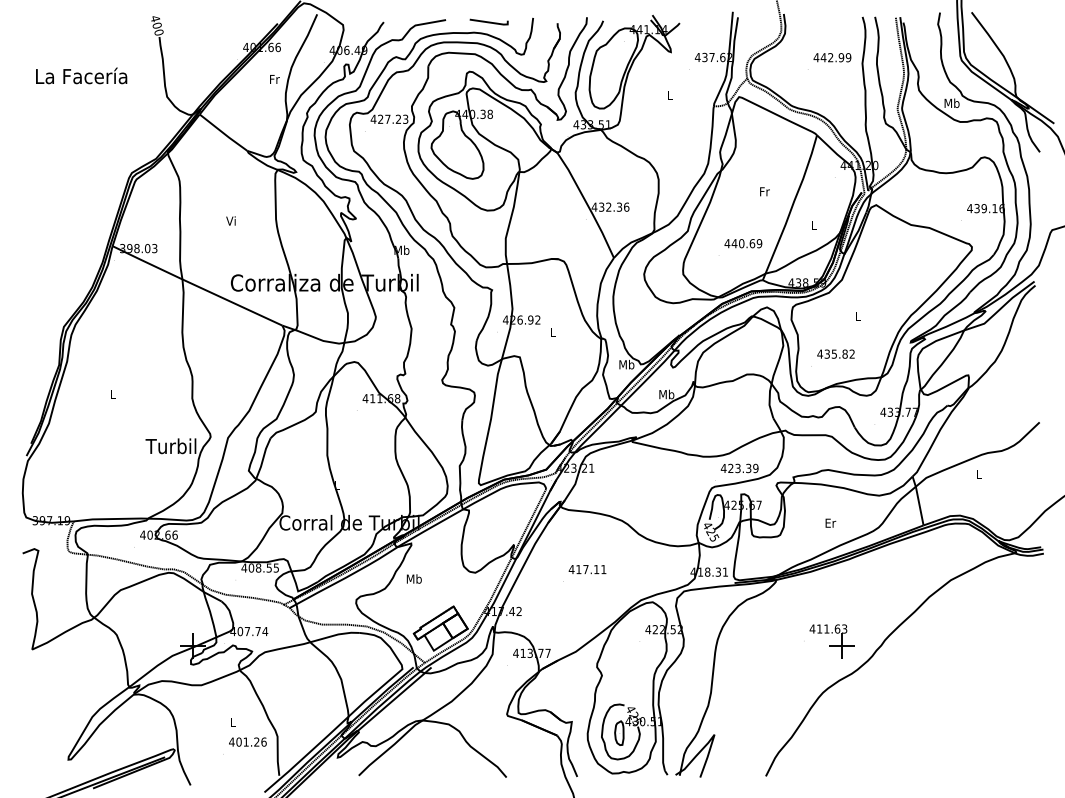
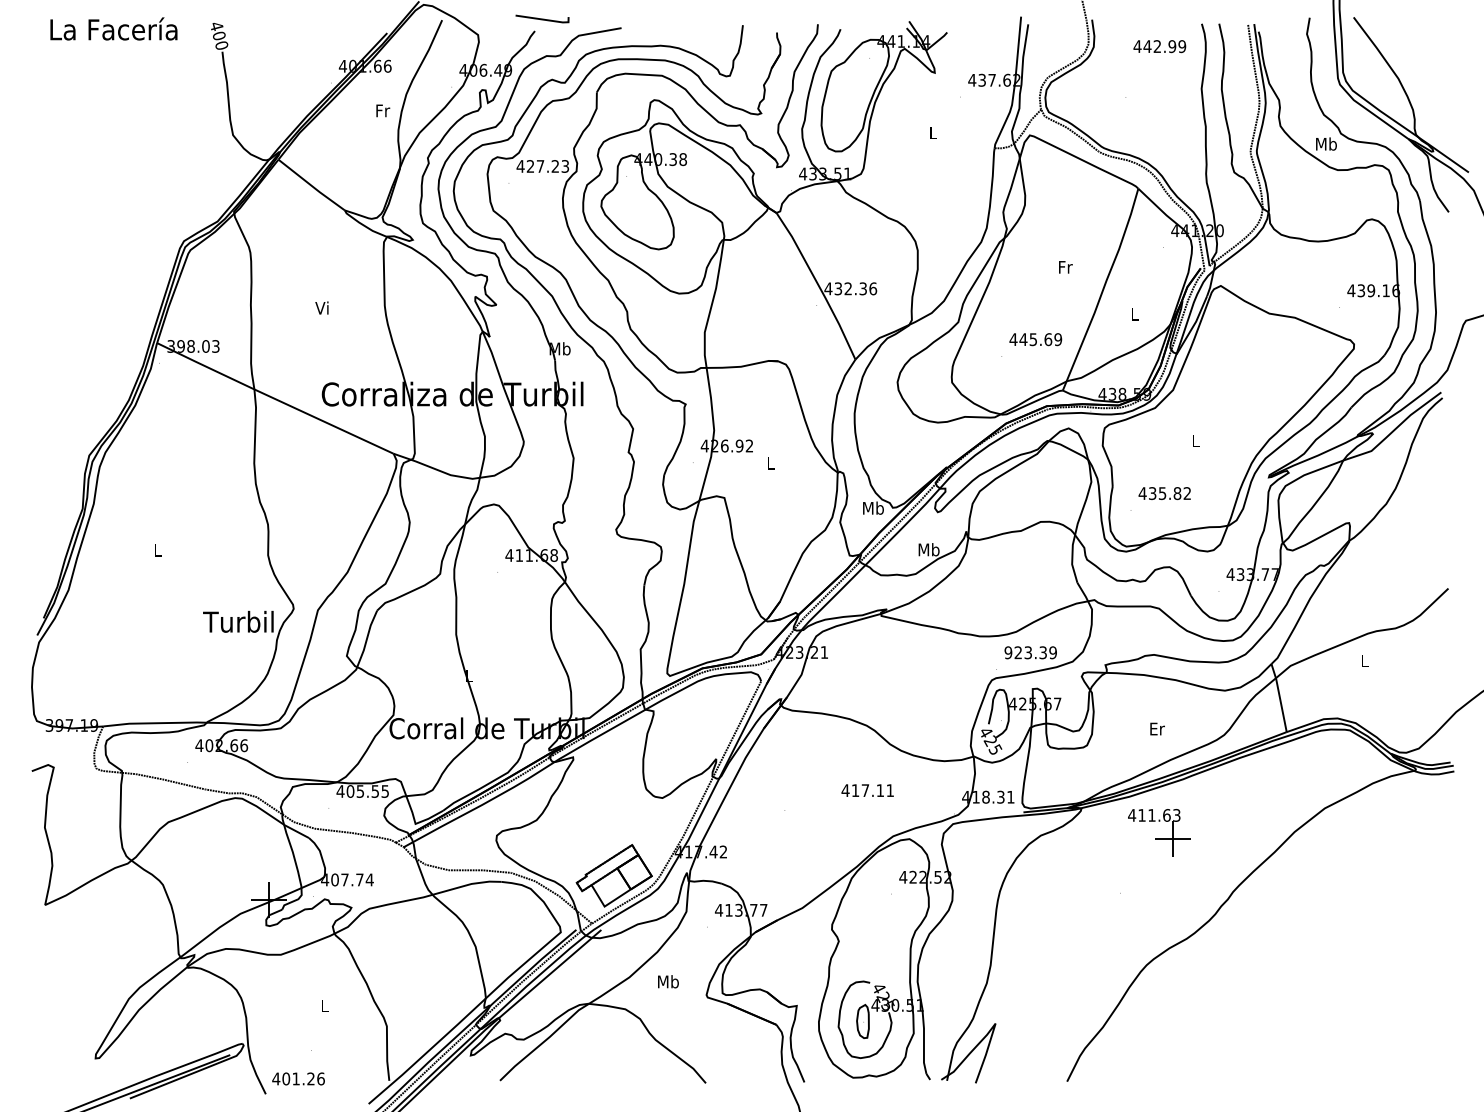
line: (489, 21) -> (542, 18), moved
text: (832, 57) -> (1159, 46), moved
text: (81, 75) -> (113, 28), moved
text: (741, 243) -> (1033, 339), 440.69 -> 445.69
text: (723, 468) -> (1008, 652), 423.39 -> 923.39
text: (258, 568) -> (360, 791), 408.55 -> 405.55
text: (587, 569) -> (867, 790), moved
text: (414, 578) -> (668, 981), moved
part: (832, 641) -> (1159, 832), moved
text: (247, 741) -> (298, 1078), moved

